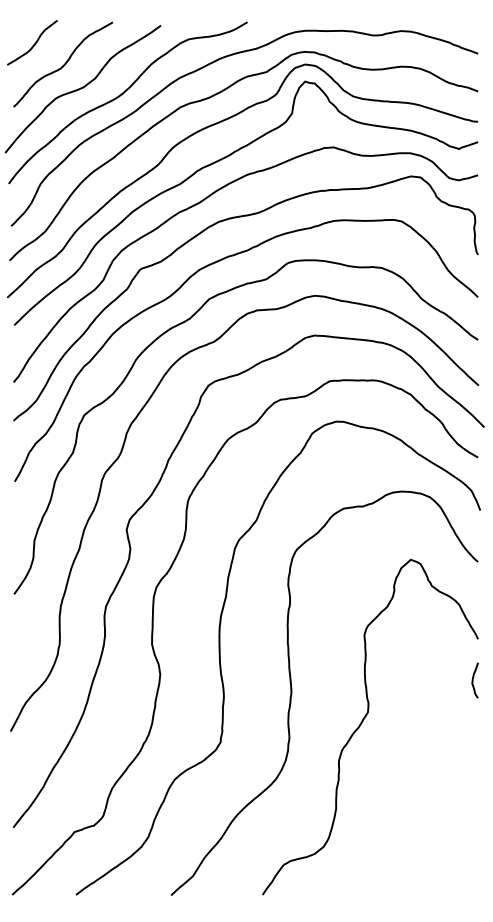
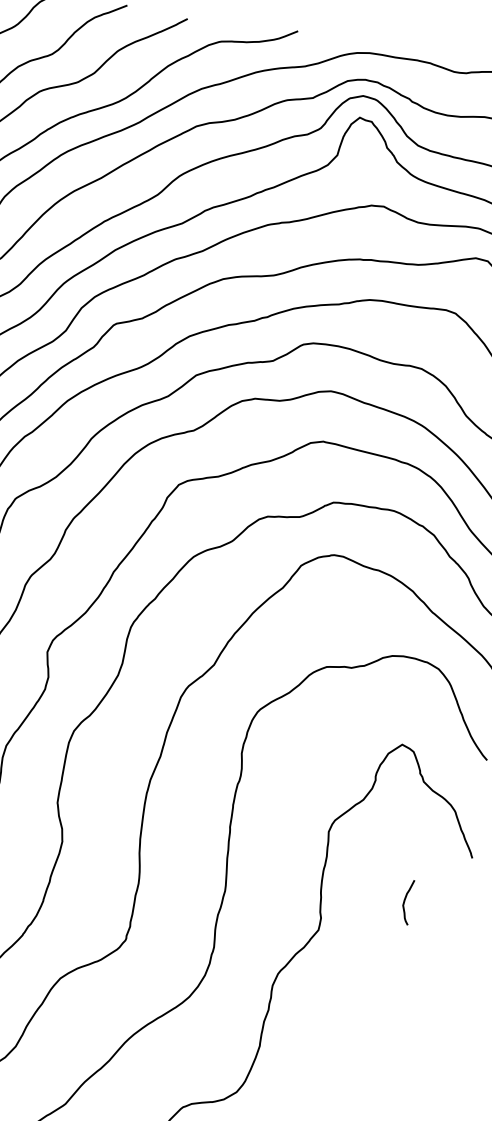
curve: (473, 680) -> (405, 901), moved

